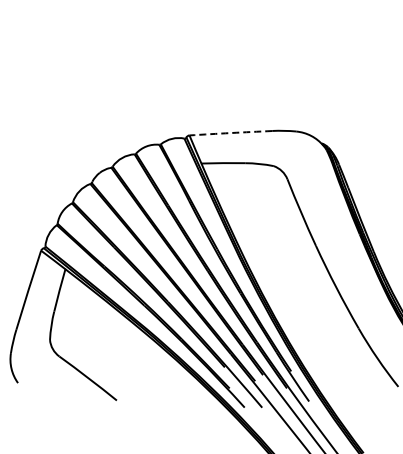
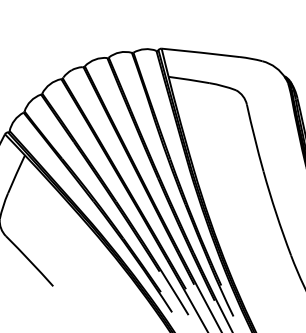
arc: (230, 133) -> (200, 53), dashed -> solid

